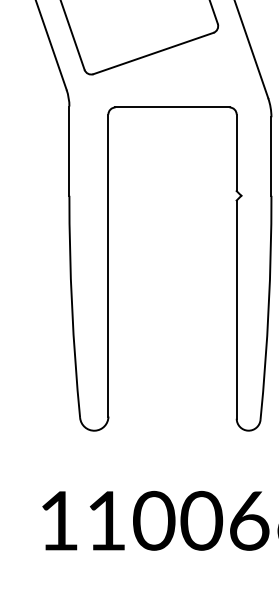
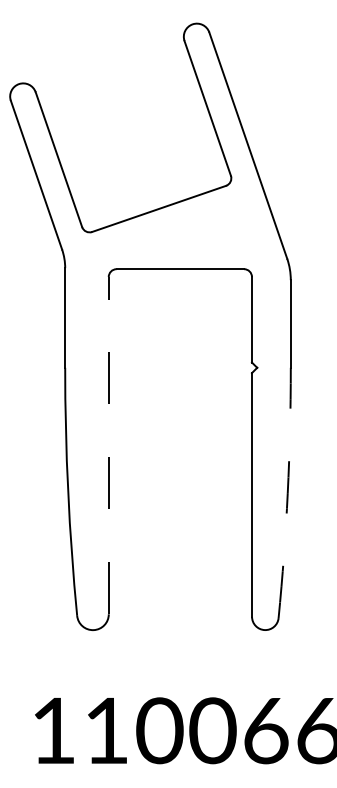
line: (108, 265) -> (108, 445), solid -> dashed
arc: (268, 308) -> (287, 493), solid -> dashed

